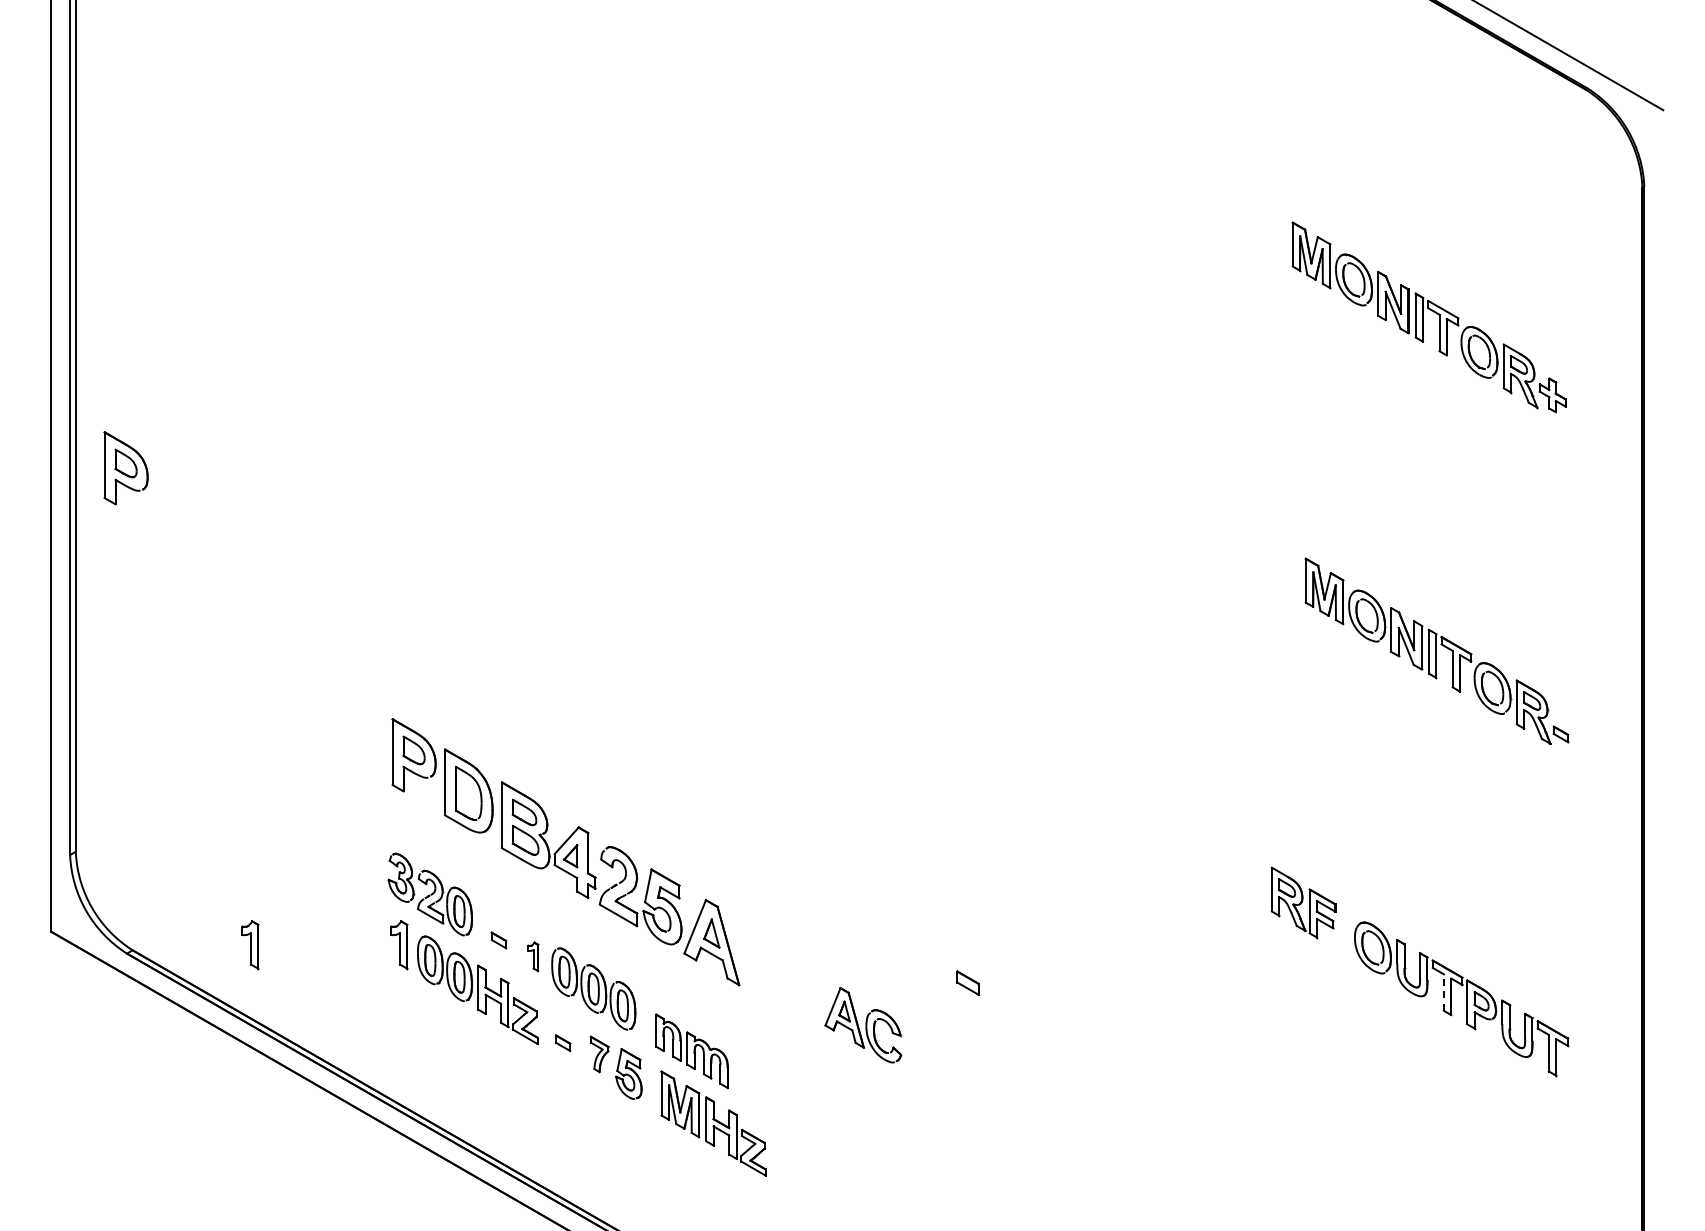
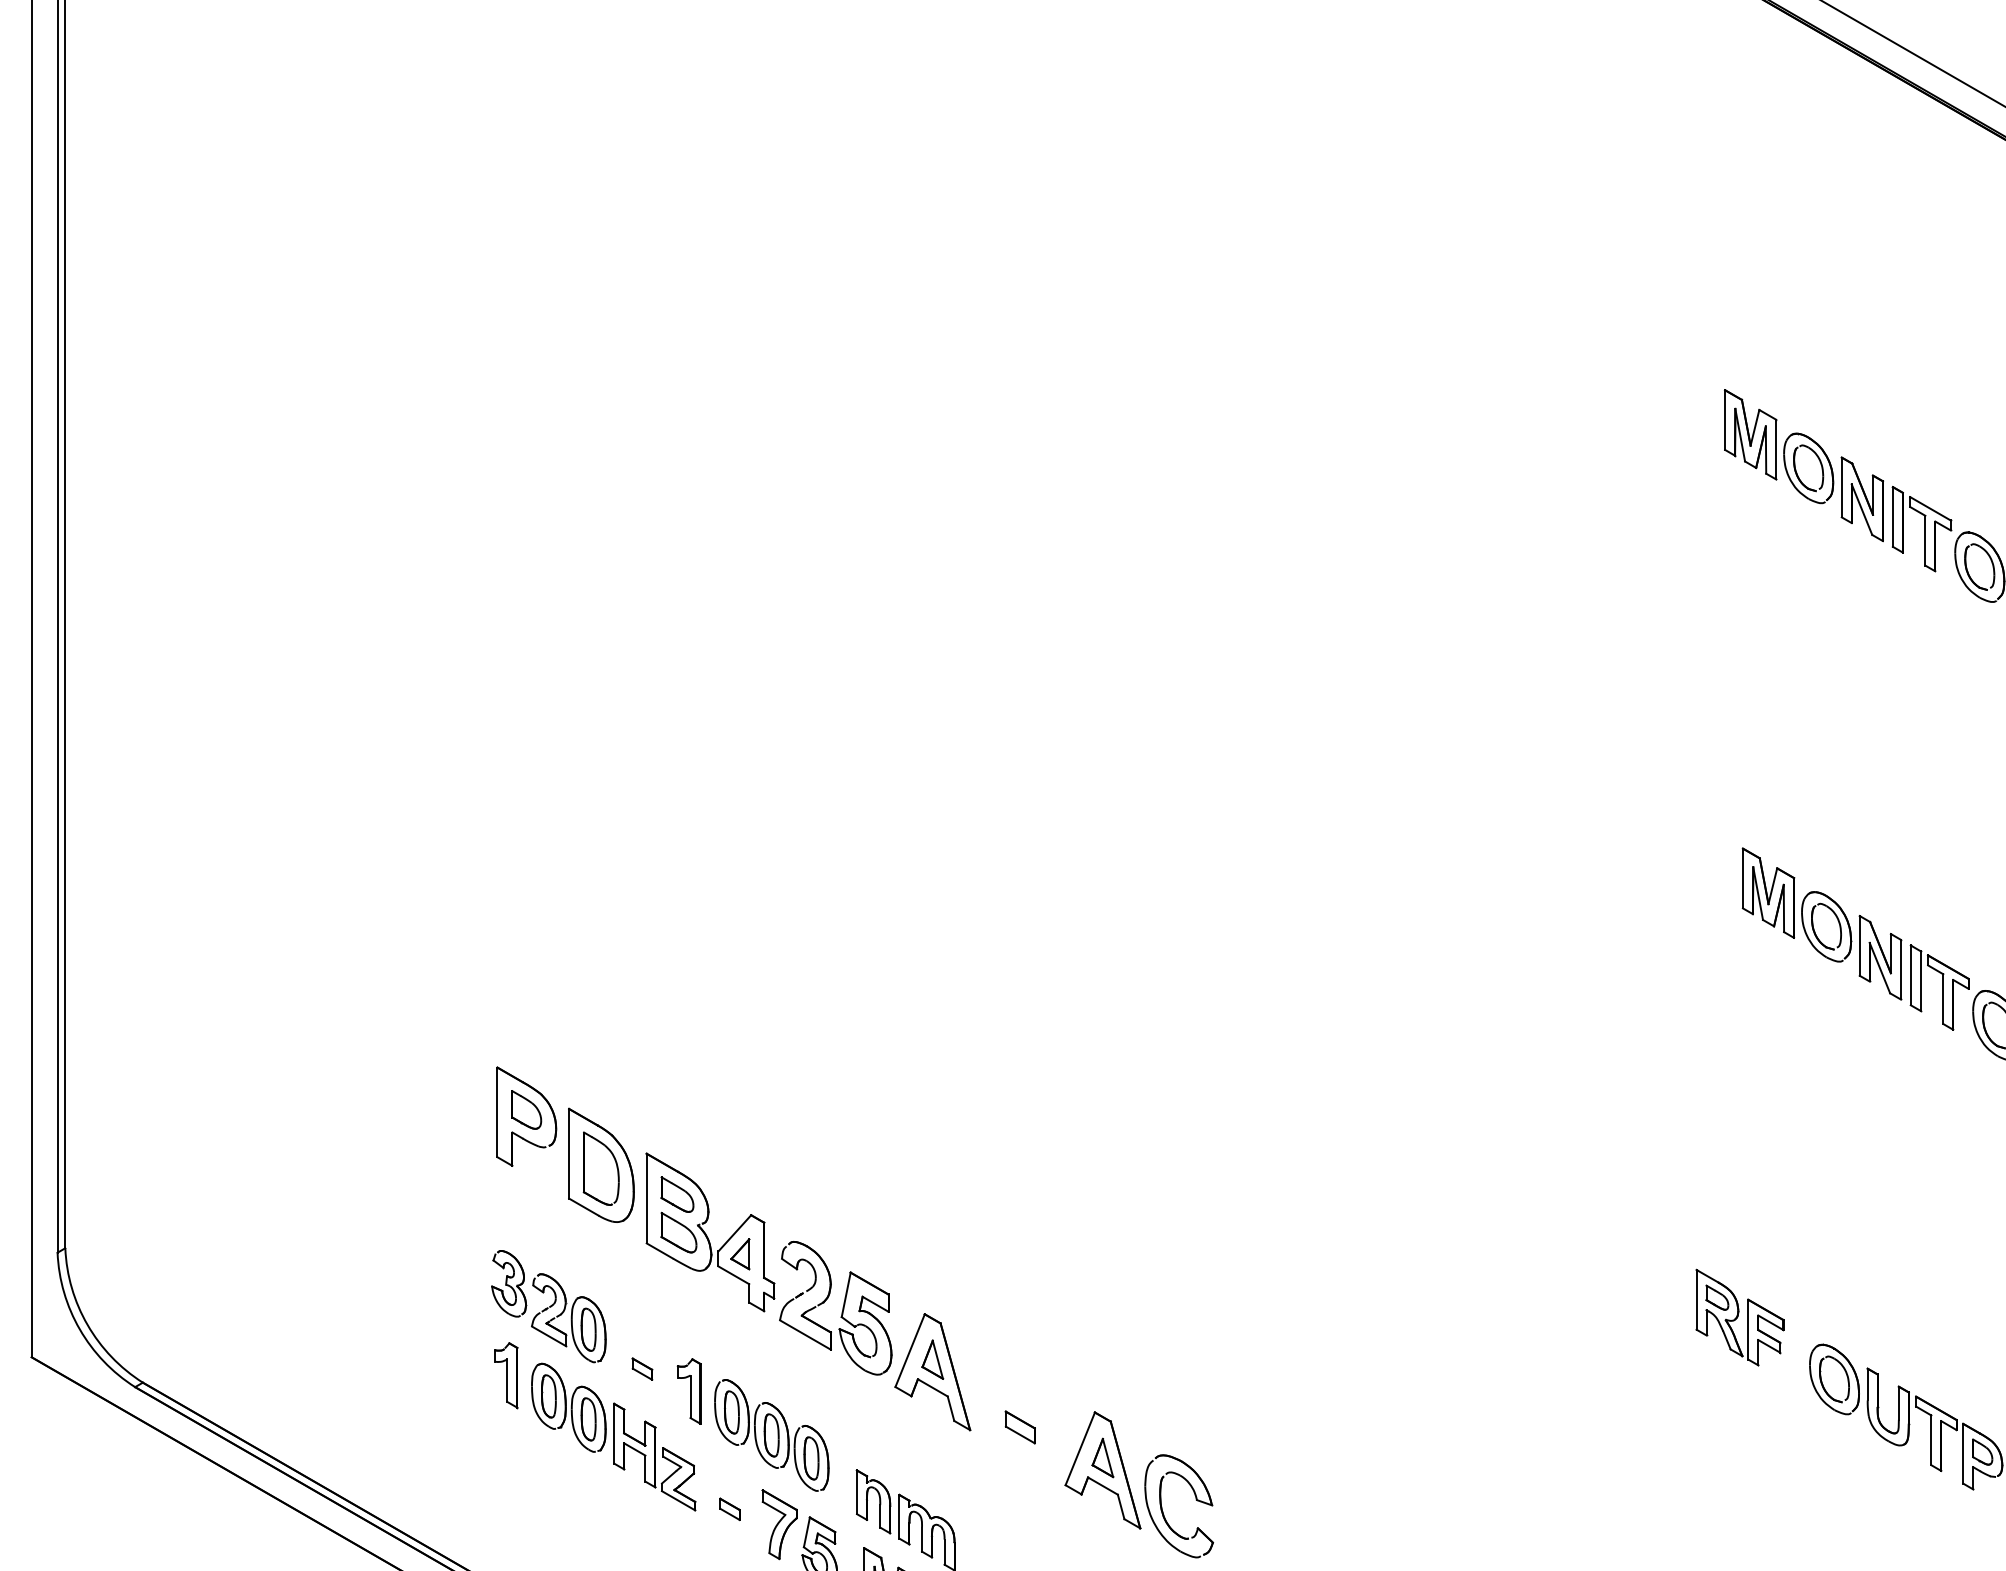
part: (125, 468) -> (133, 725), removed
part: (250, 945) -> (303, 1376), removed
part: (532, 956) -> (688, 1391), size x1.67
part: (967, 982) -> (1019, 1426), moved
line: (1443, 992) -> (1930, 1440), dashed -> solid
part: (863, 1025) -> (1139, 1485), size x1.43
part: (599, 1054) -> (779, 1524), size x1.43

